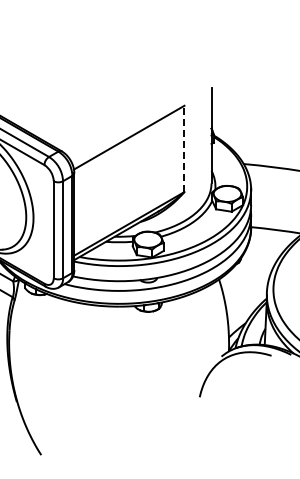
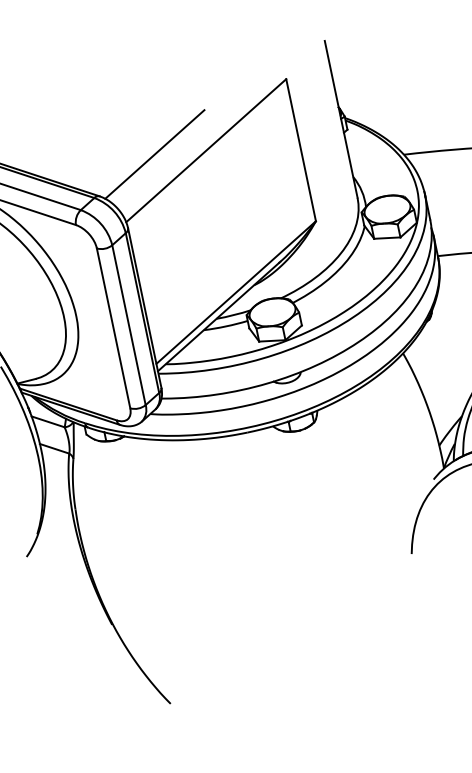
line: (98, 133) -> (154, 154), added
line: (184, 148) -> (301, 149), dashed -> solid

